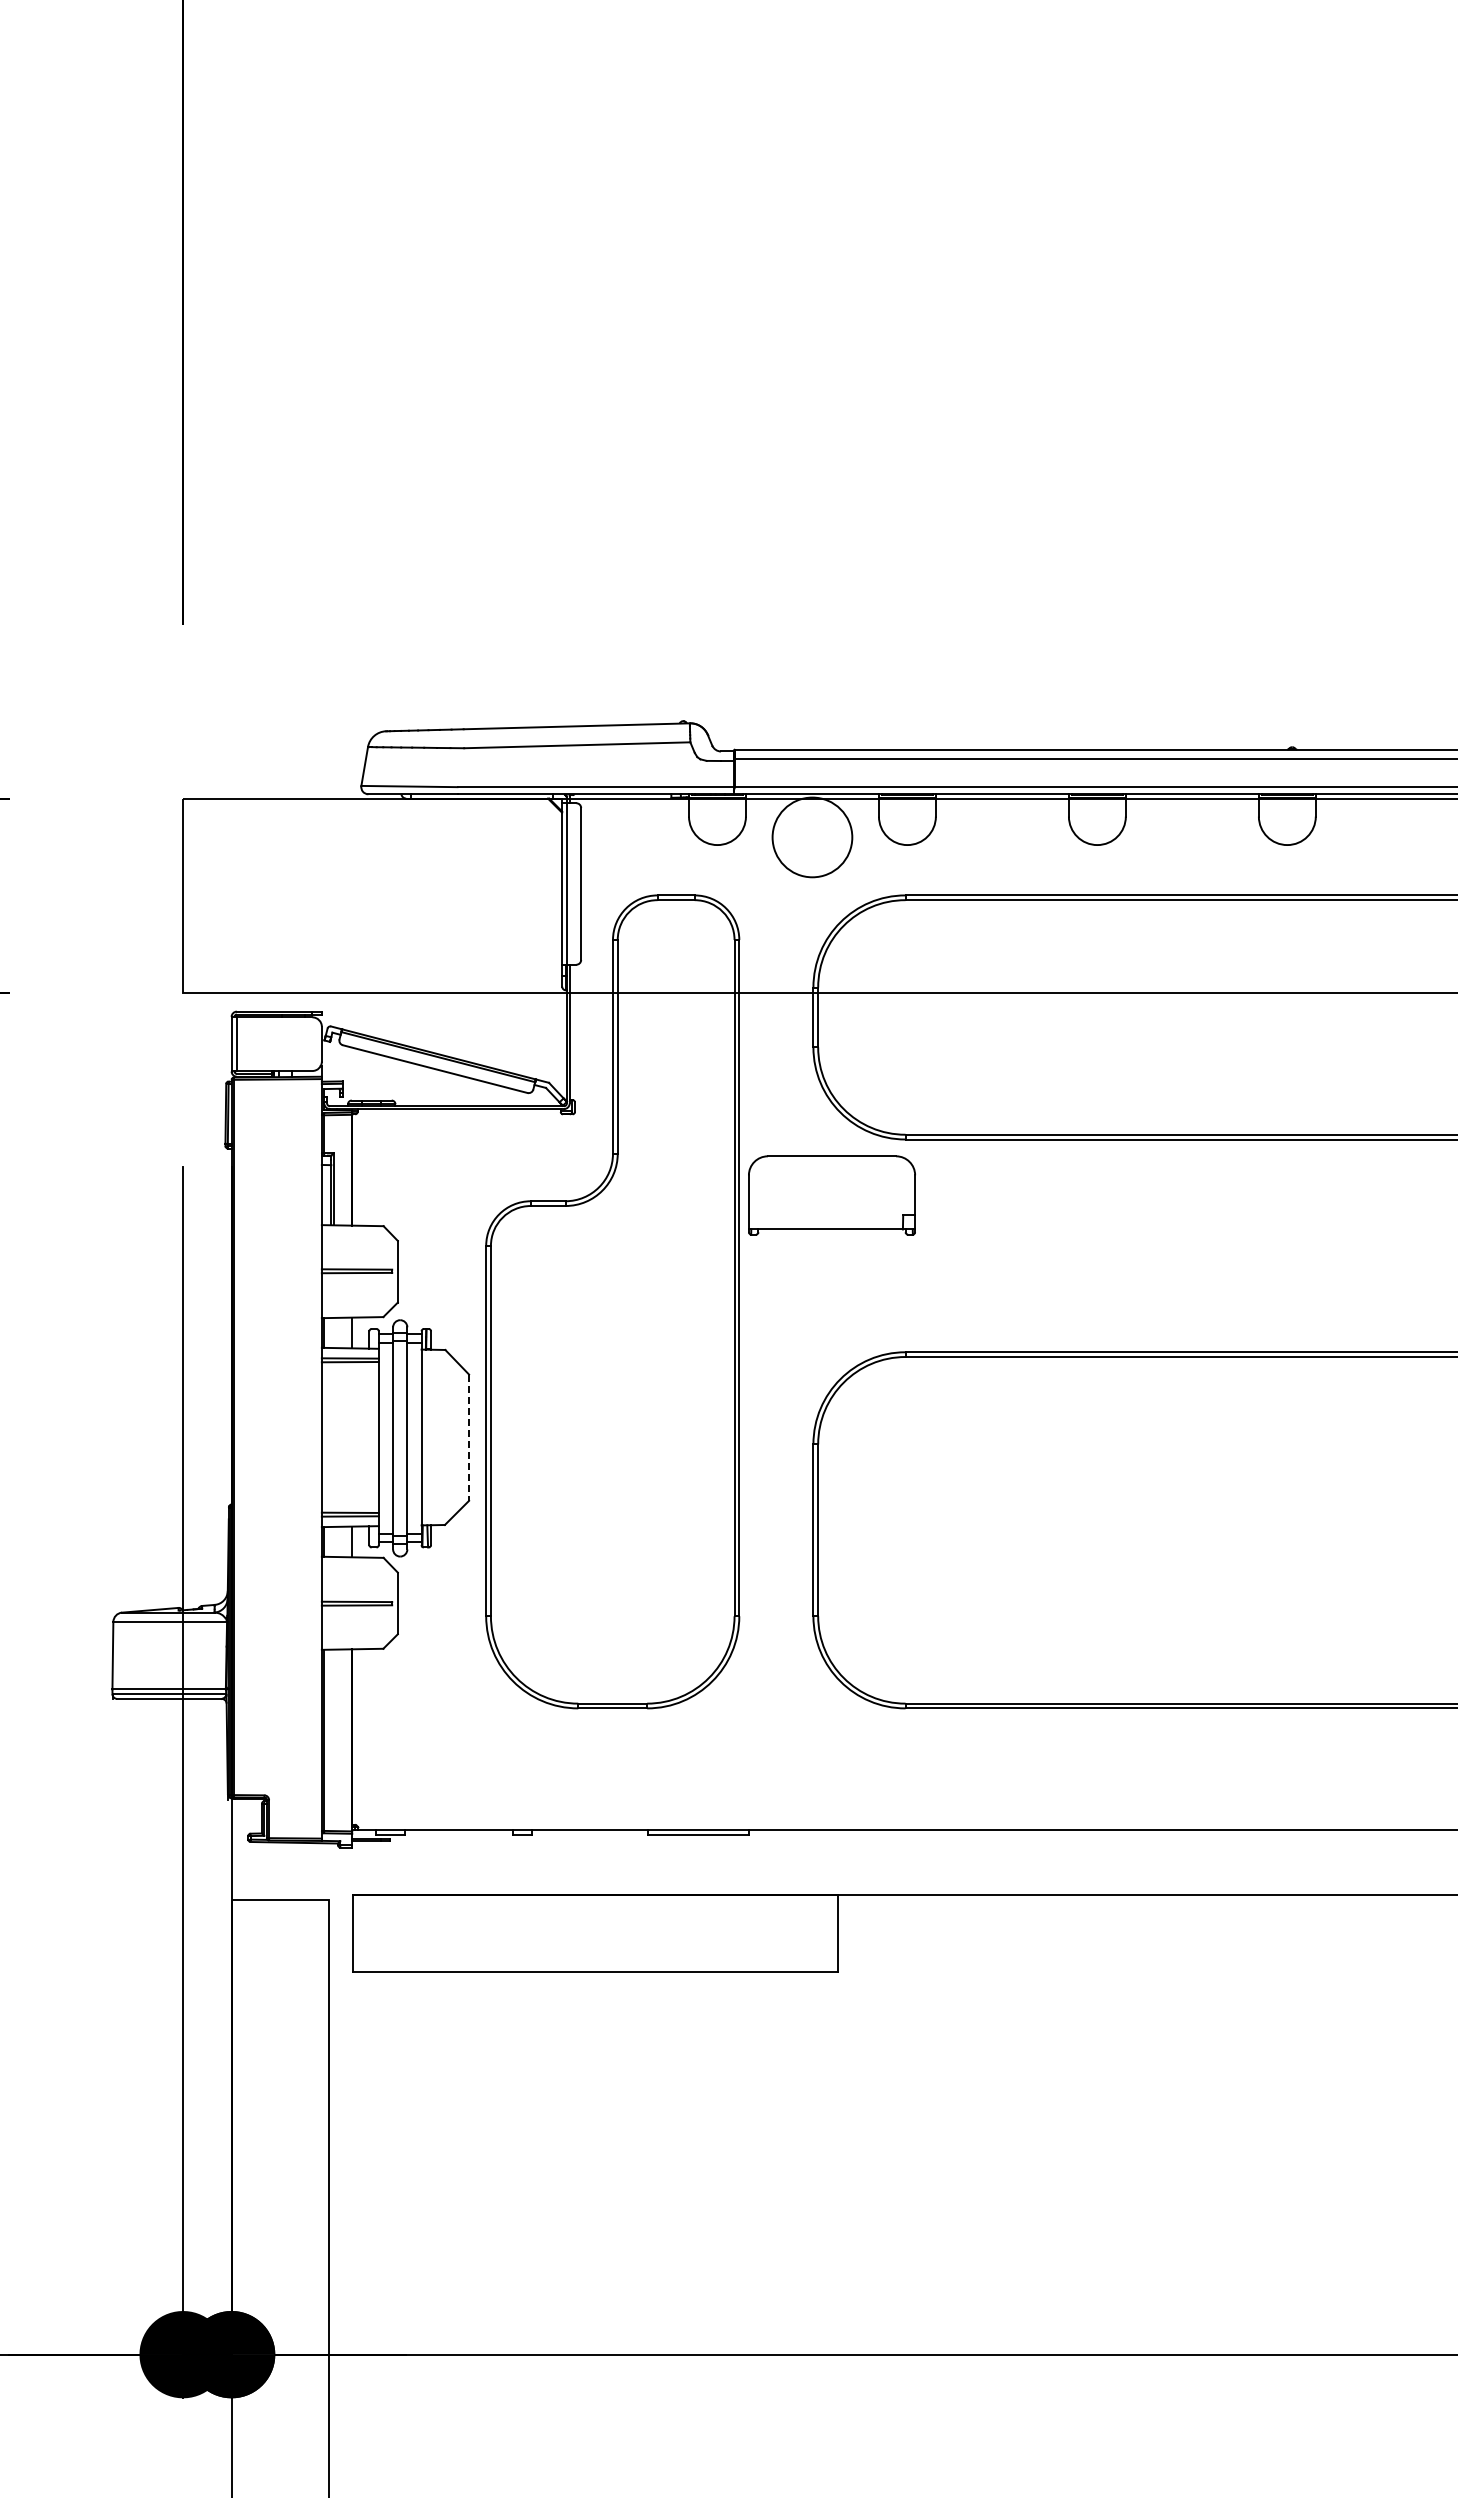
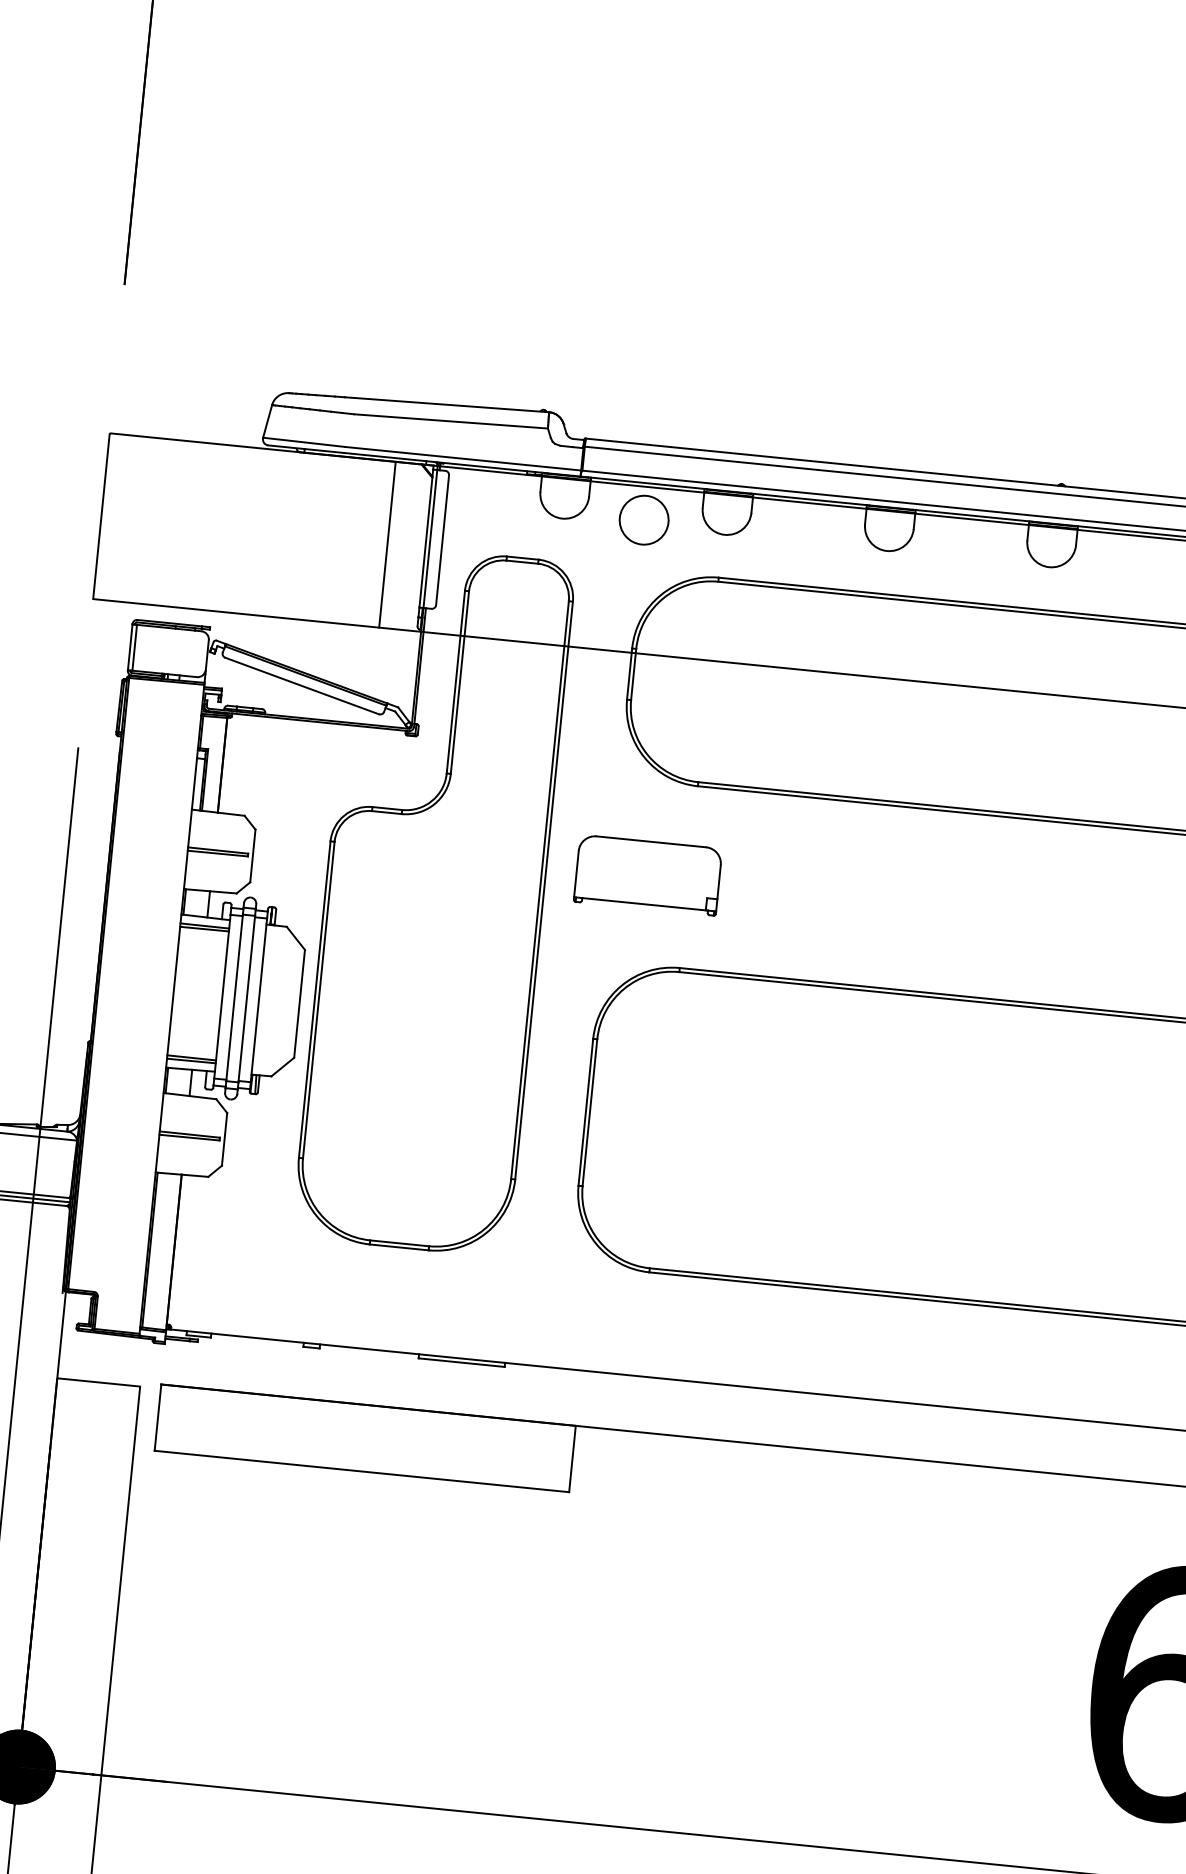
circle: (811, 836) -> (643, 519), size x0.71
line: (517, 895) -> (387, 544), added
part: (831, 1195) -> (647, 875), moved
line: (469, 1438) -> (299, 1004), dashed -> solid

